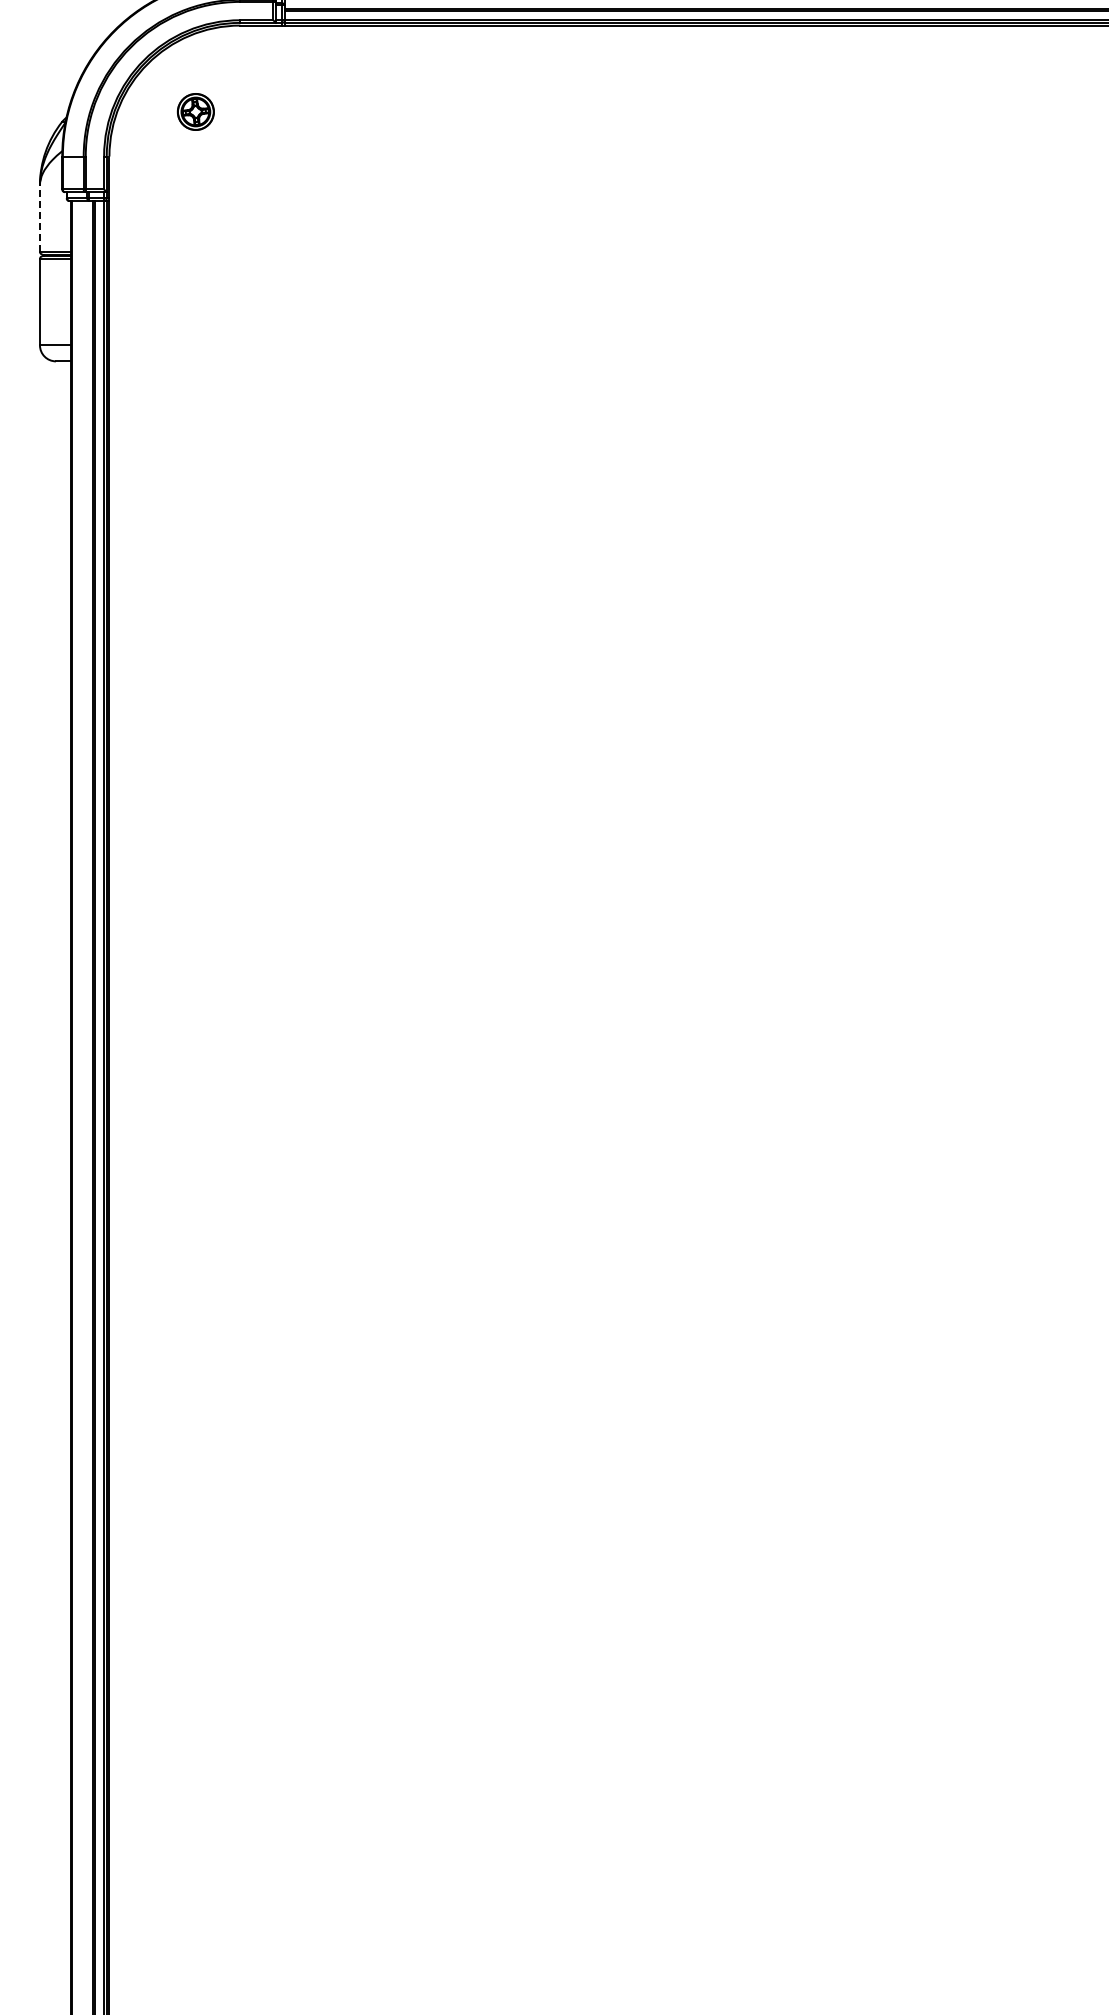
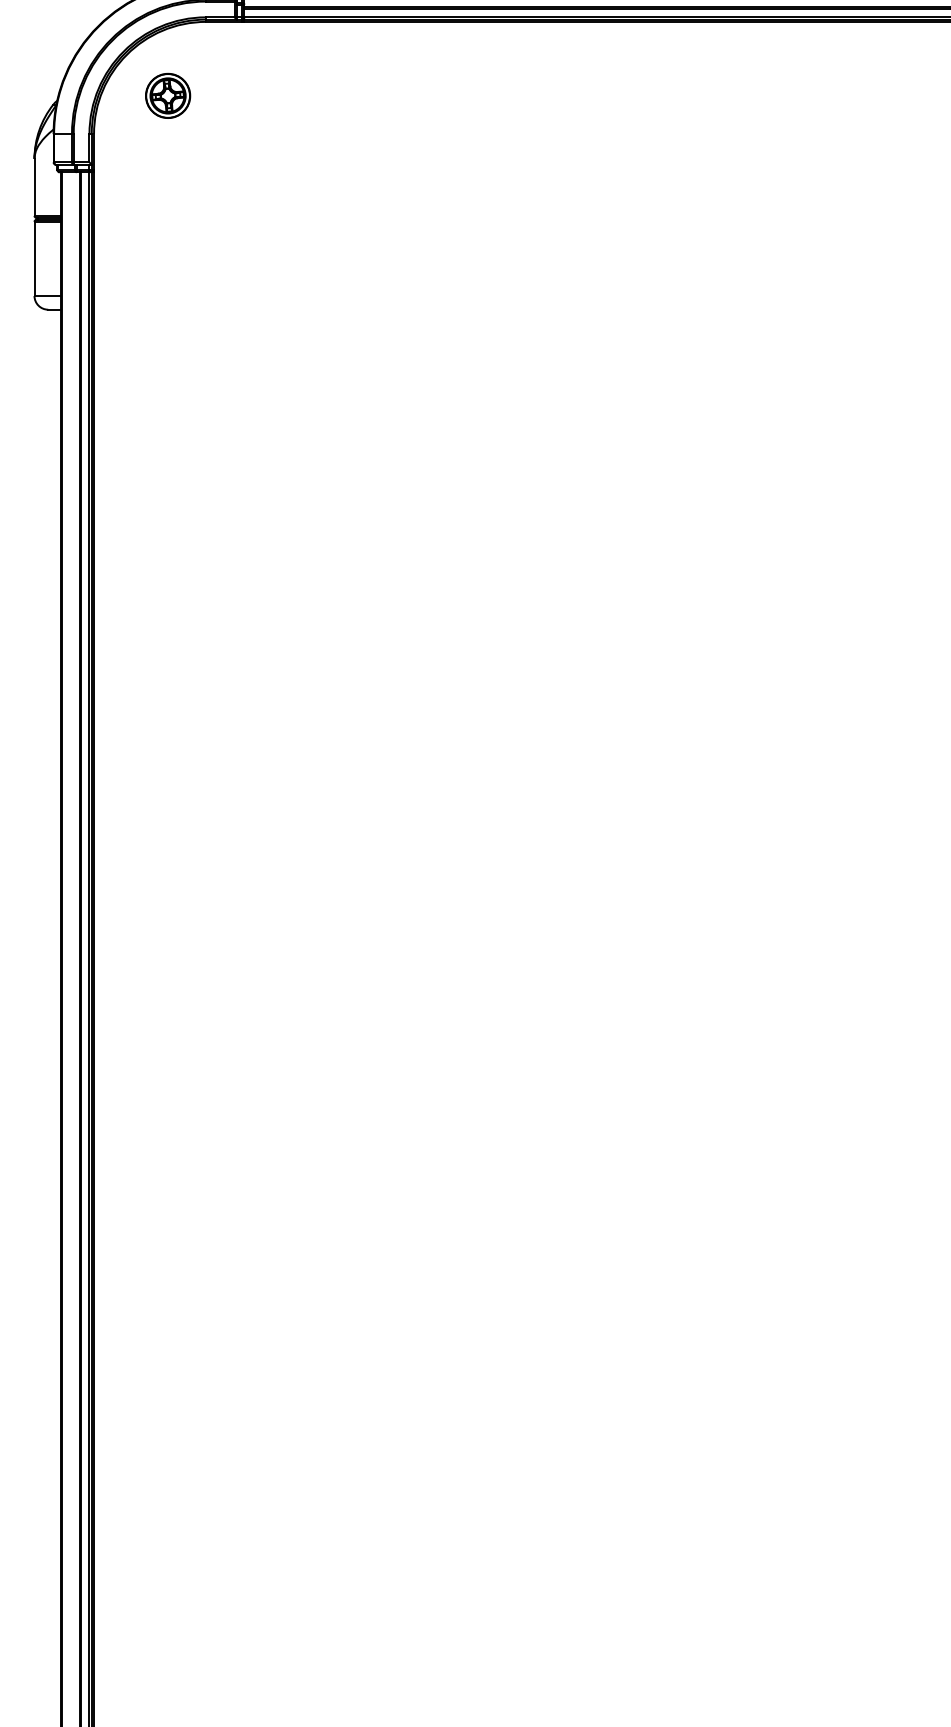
part: (195, 111) -> (167, 95), size x1.43
line: (39, 218) -> (34, 187), dashed -> solid

